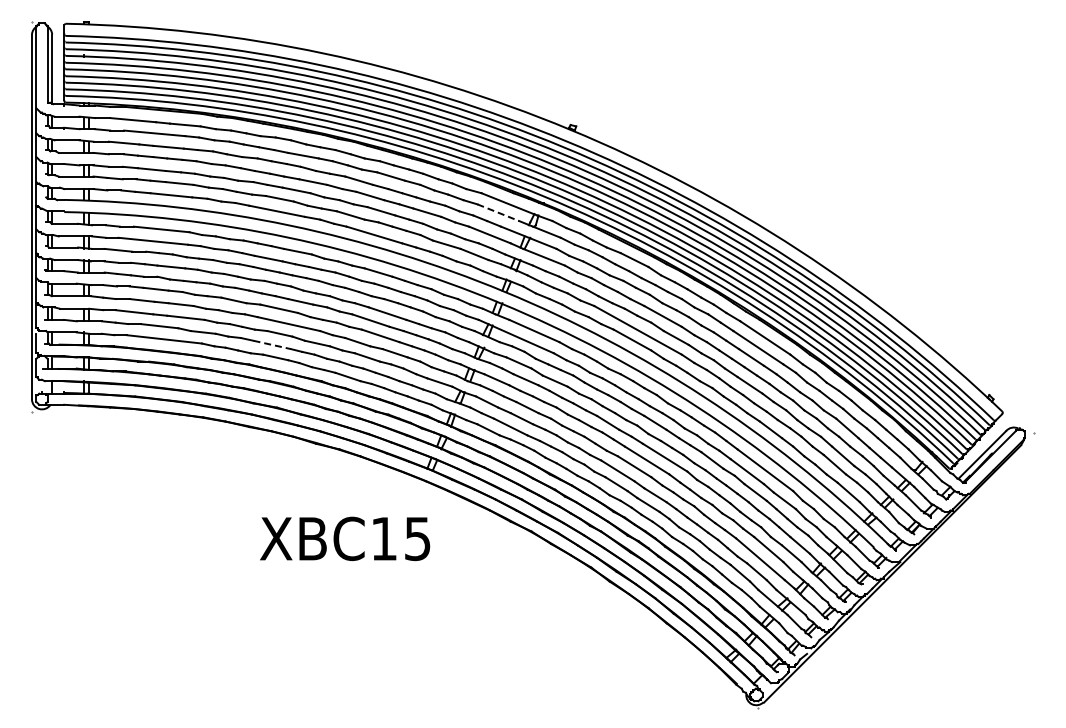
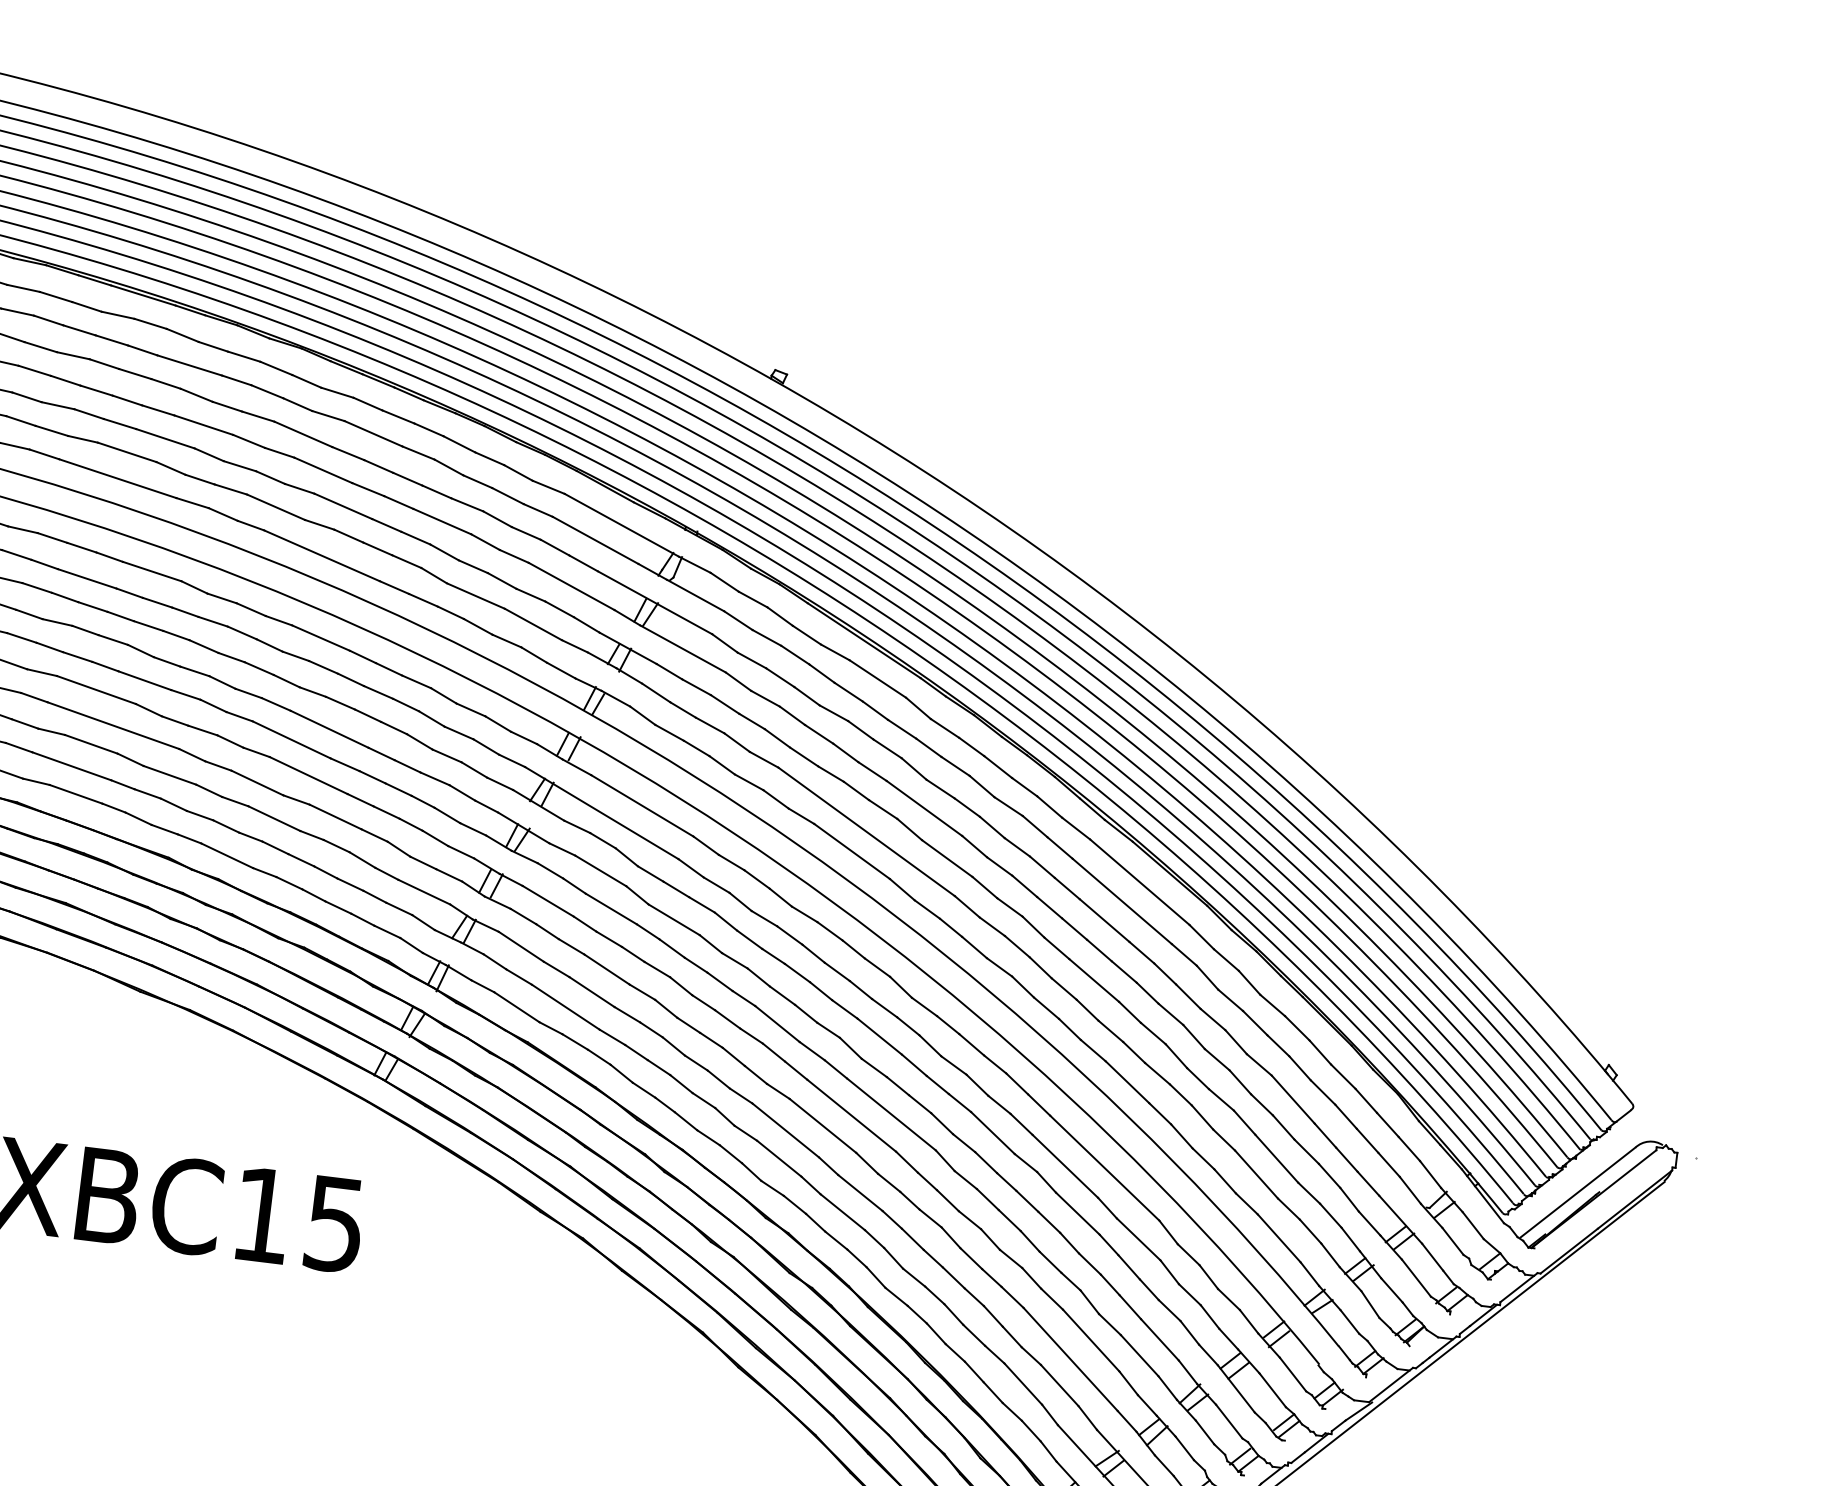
line: (498, 212) -> (596, 540), dashed -> solid
line: (272, 345) -> (72, 767), dashed -> solid

